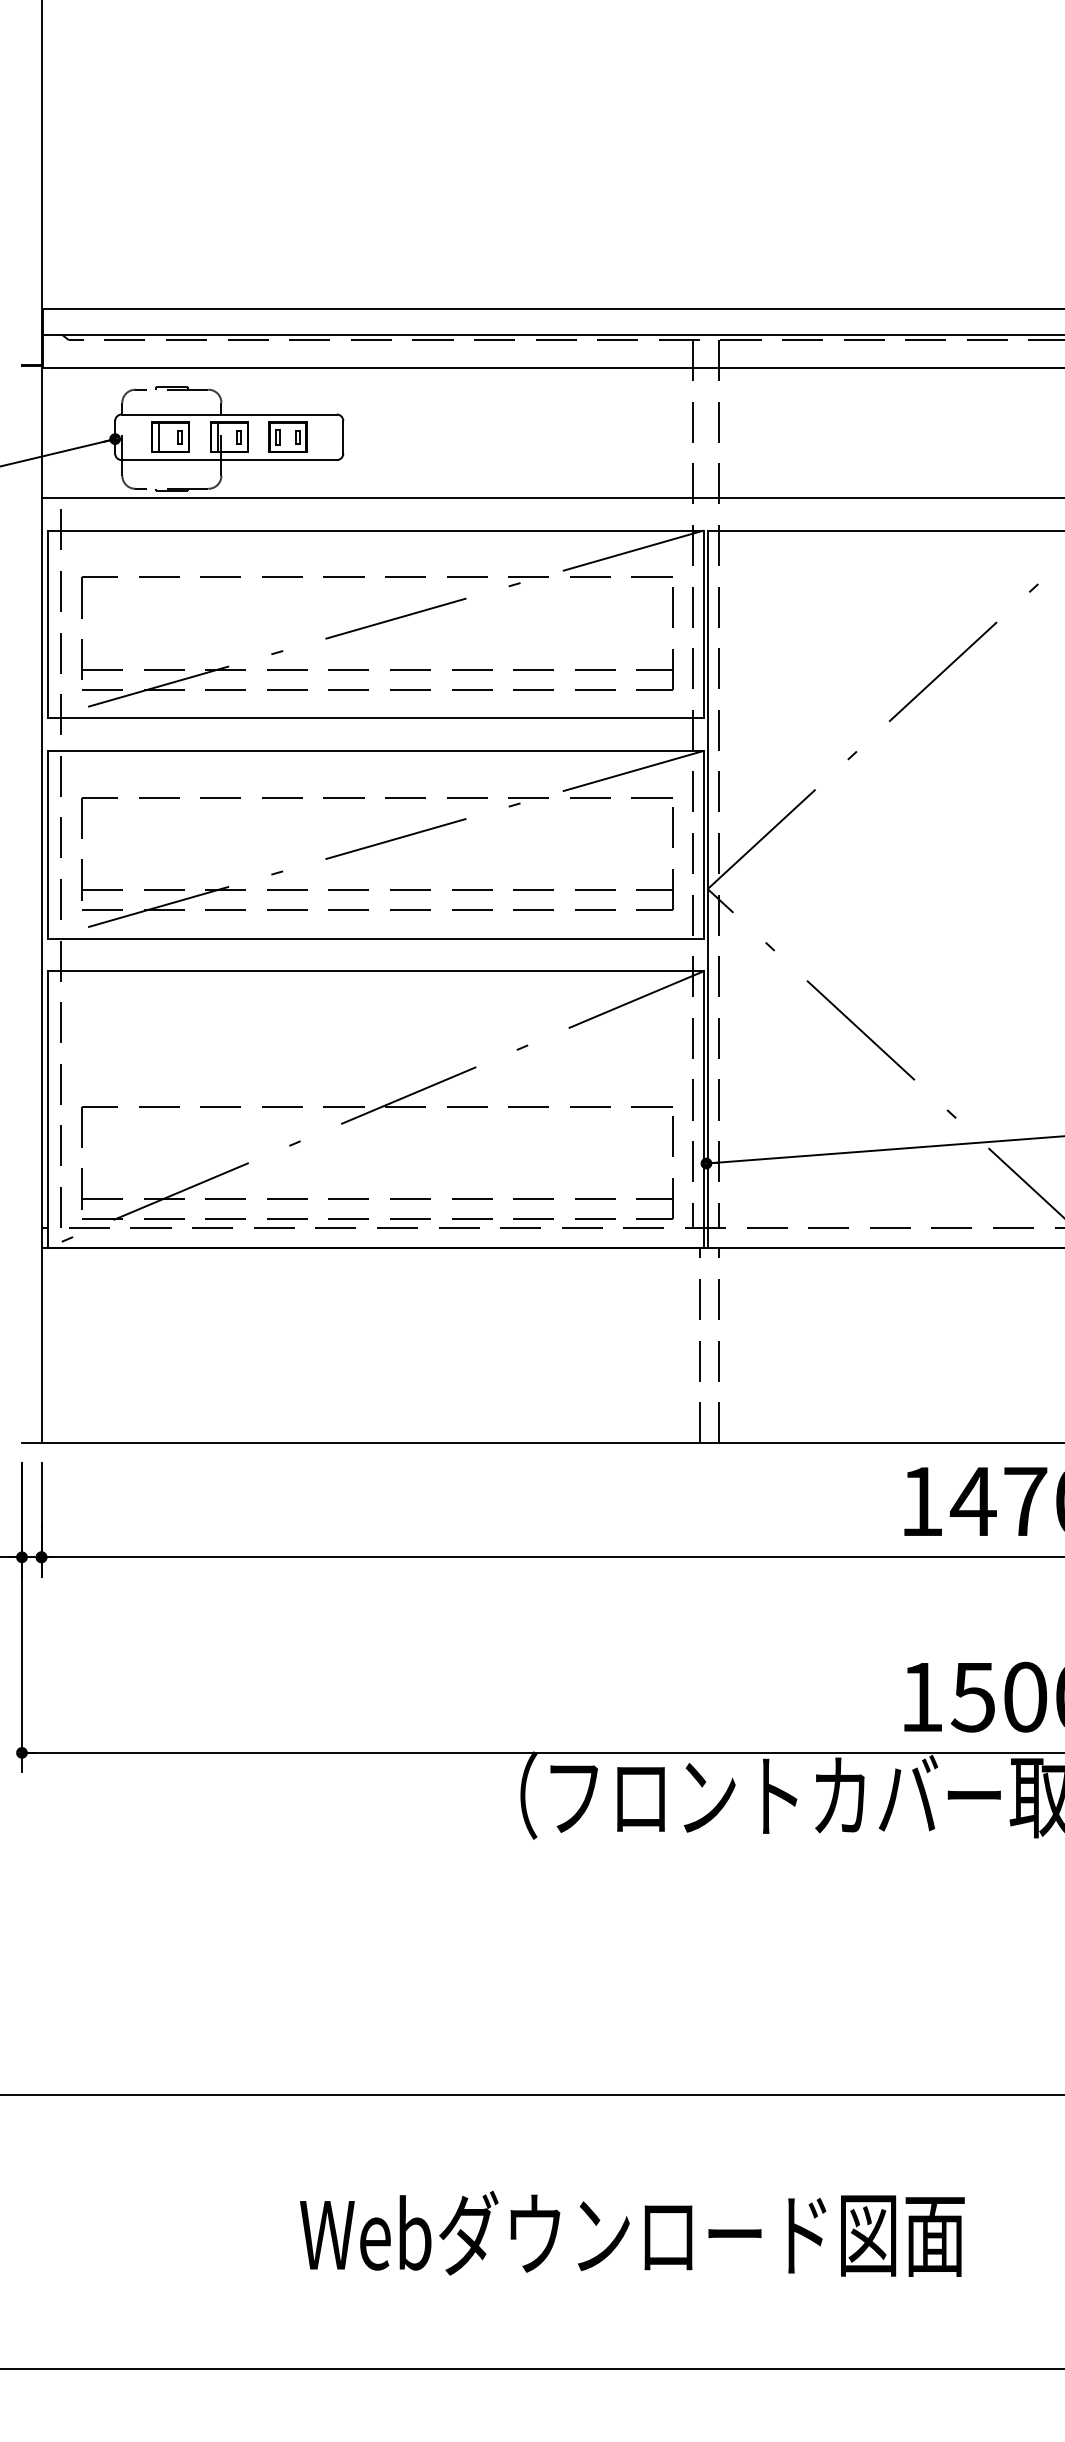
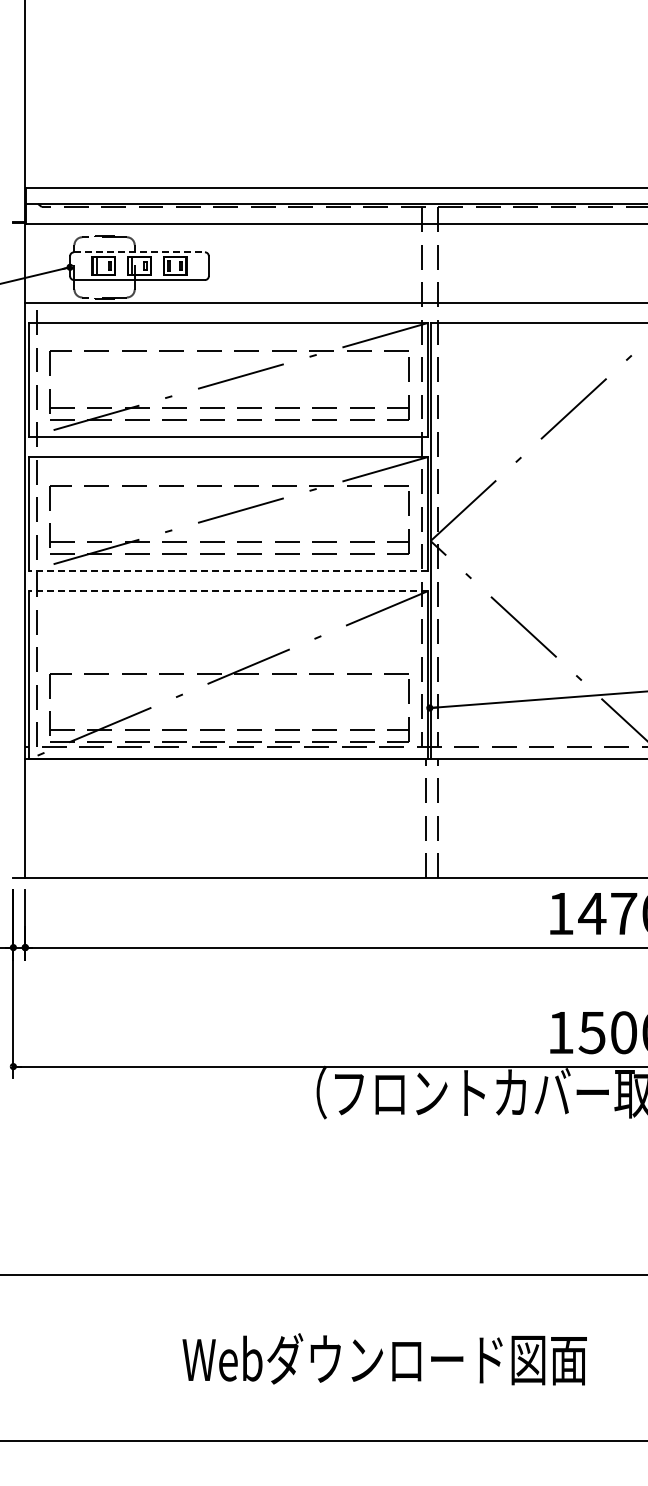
line: (229, 414) -> (139, 252), solid -> dashed
line: (375, 939) -> (228, 571), solid -> dashed
line: (375, 971) -> (228, 591), solid -> dashed

